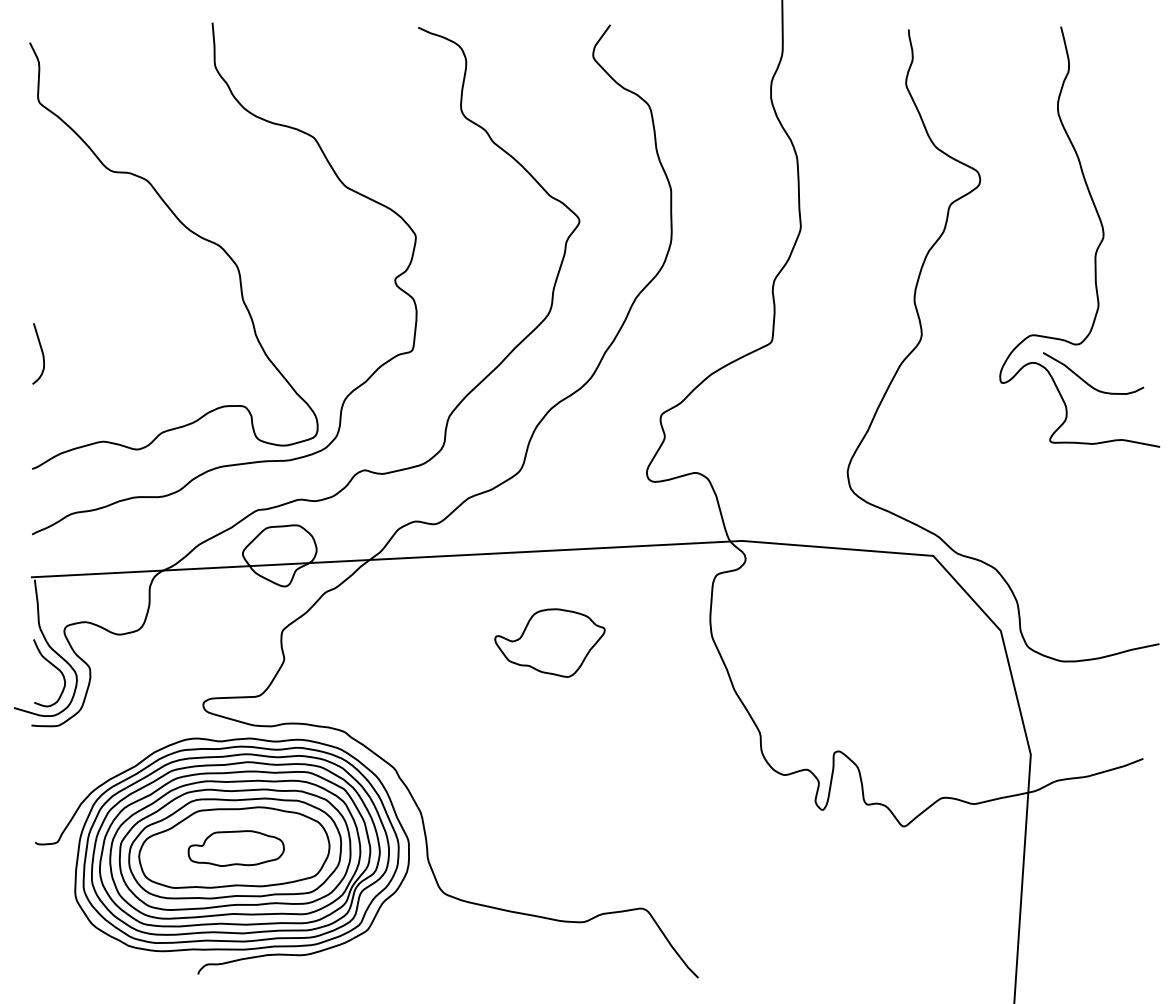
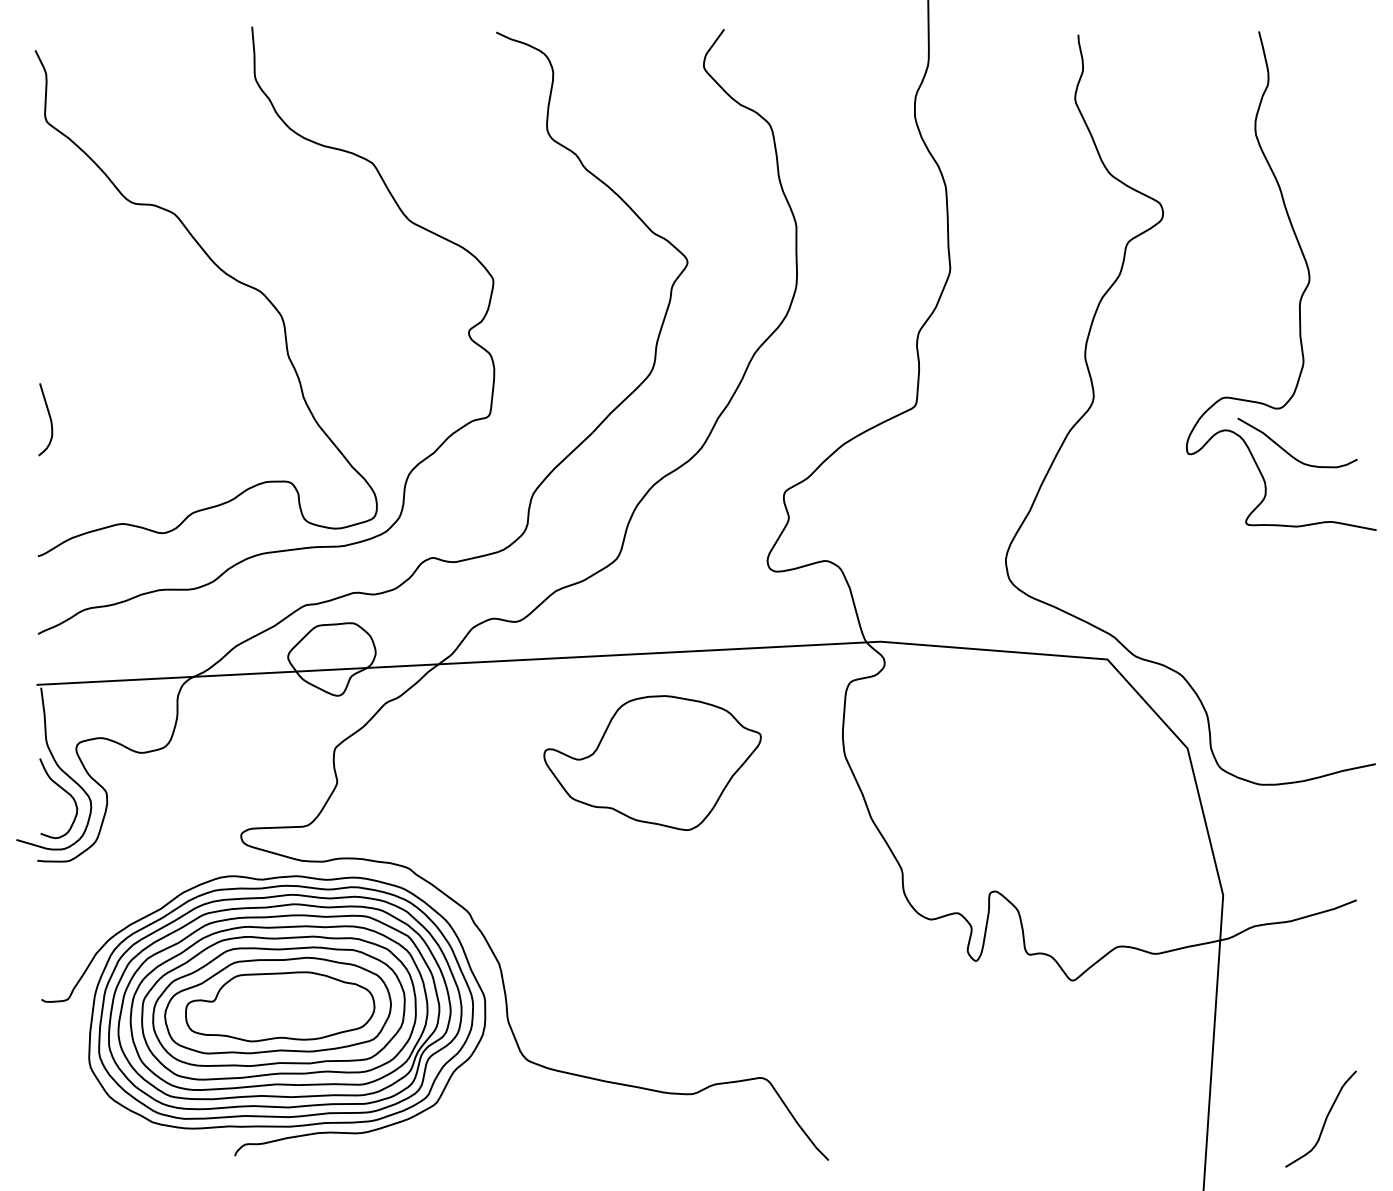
part: (549, 642) -> (651, 762), size x1.67
part: (236, 848) -> (280, 1006), size x1.67
curve: (1115, 945) -> (1323, 1121), added

